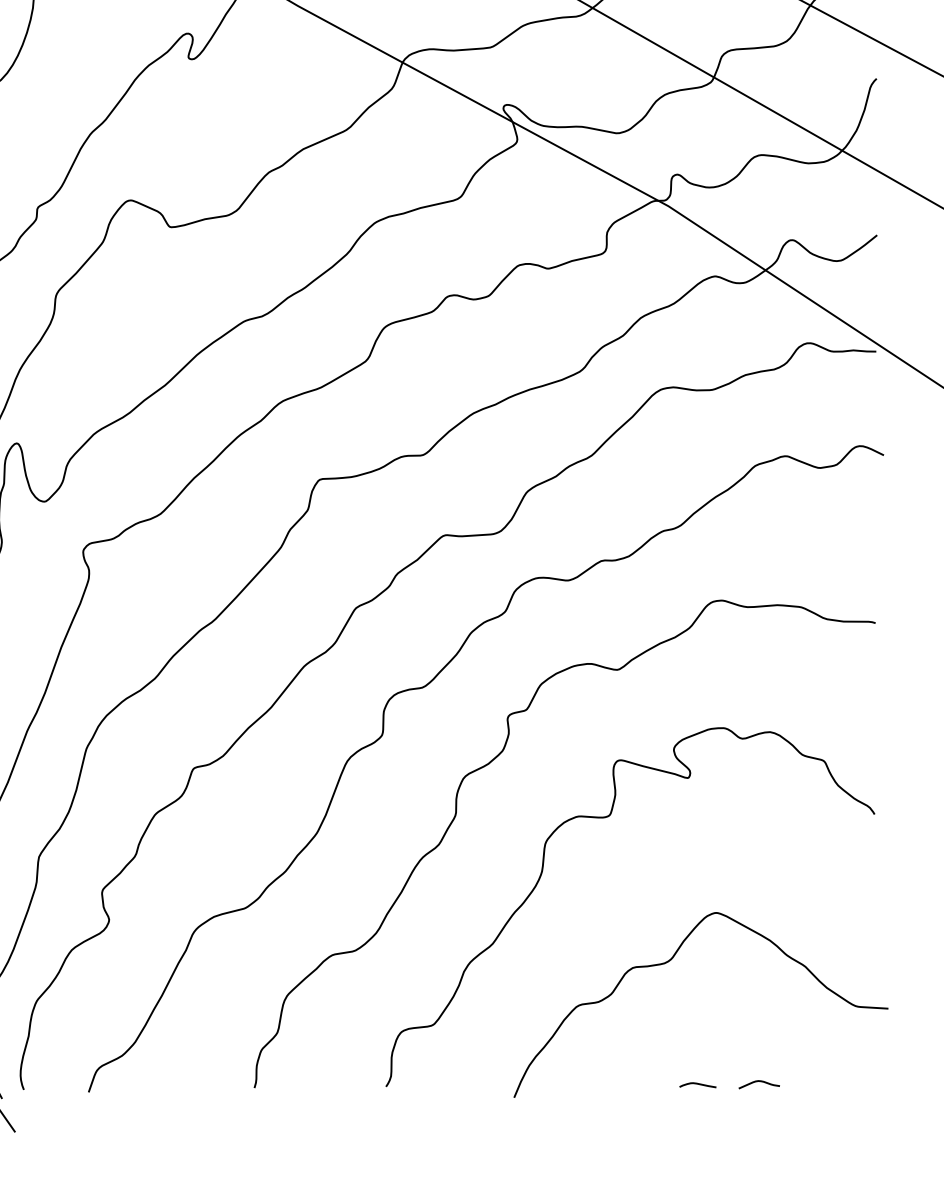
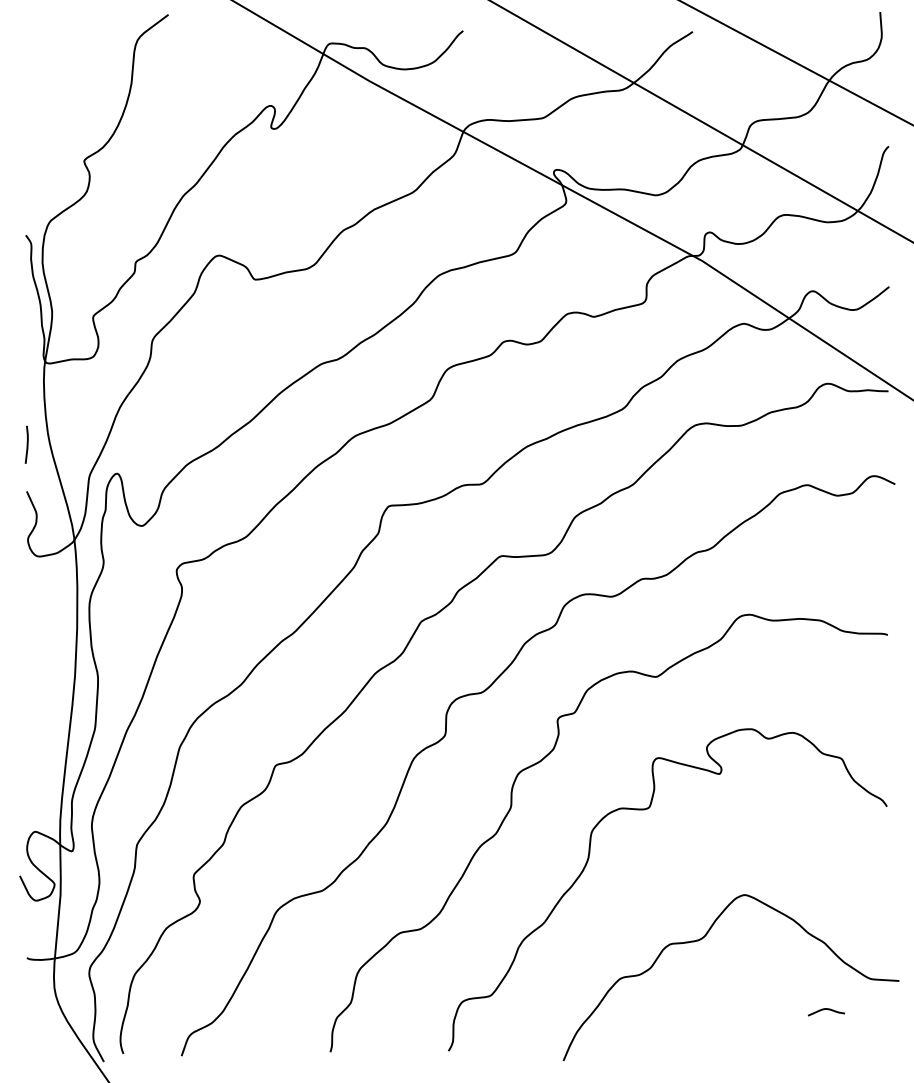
curve: (761, 1082) -> (828, 1010), moved
curve: (696, 1084) -> (727, 1049), removed

